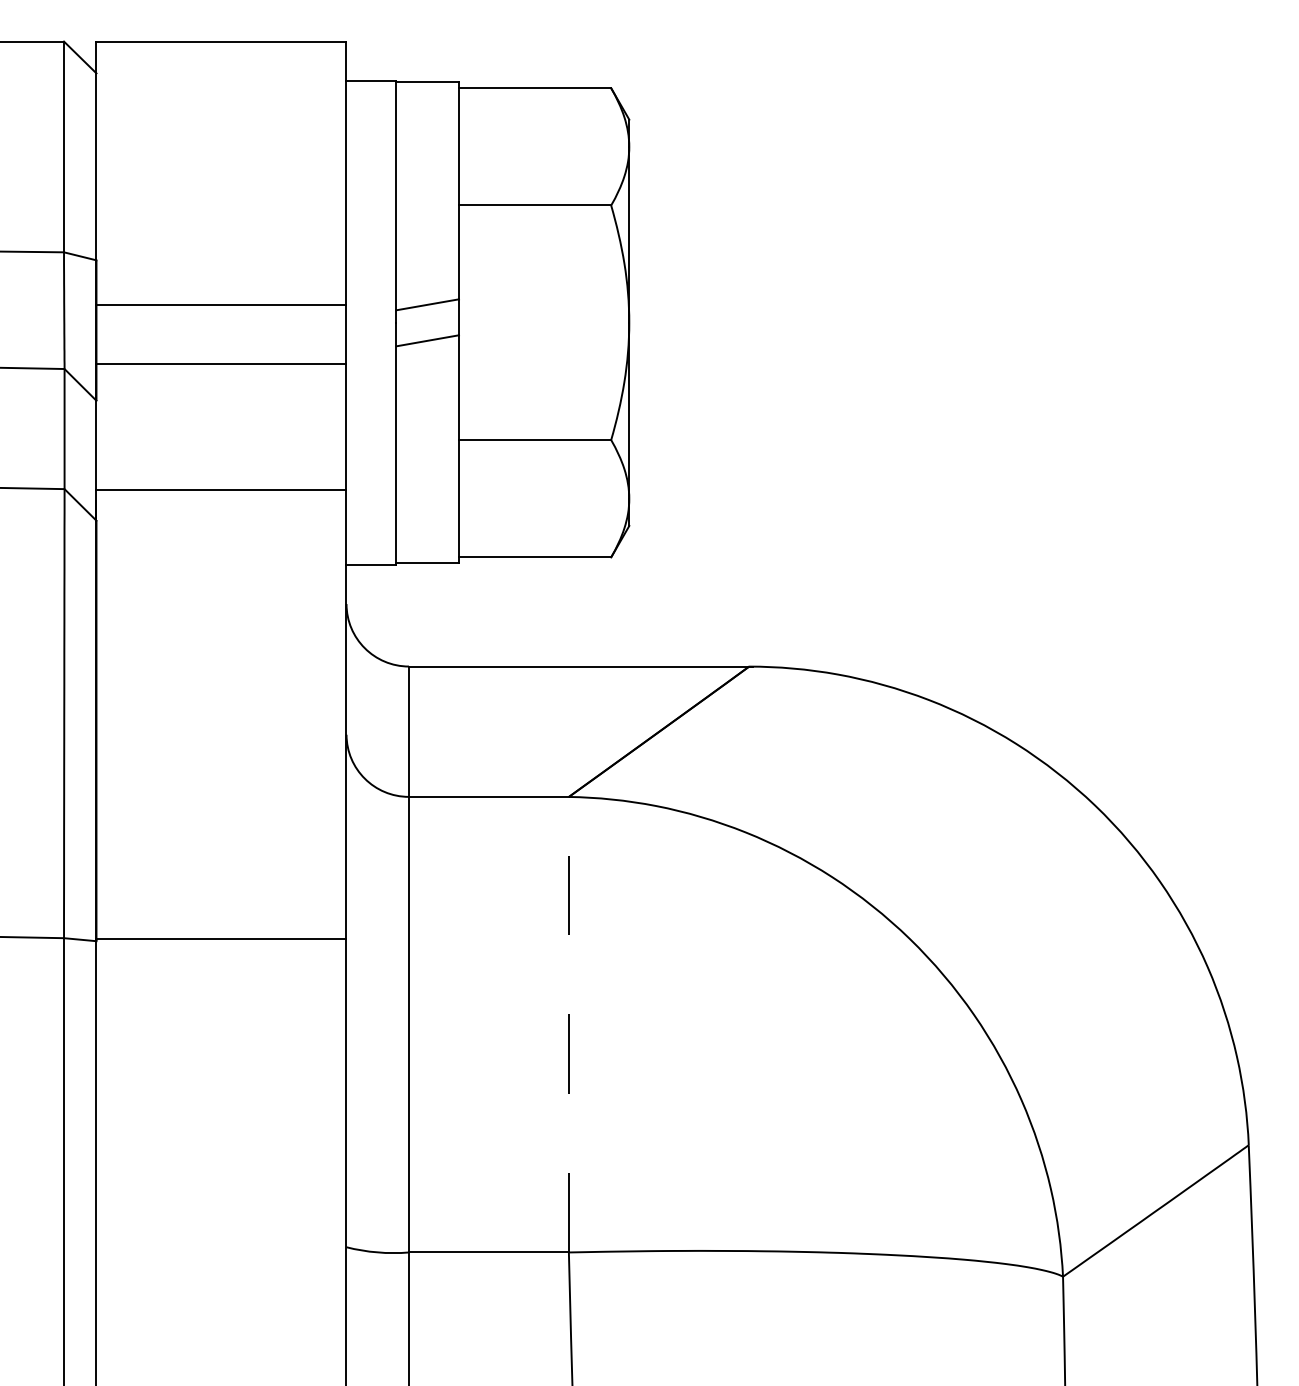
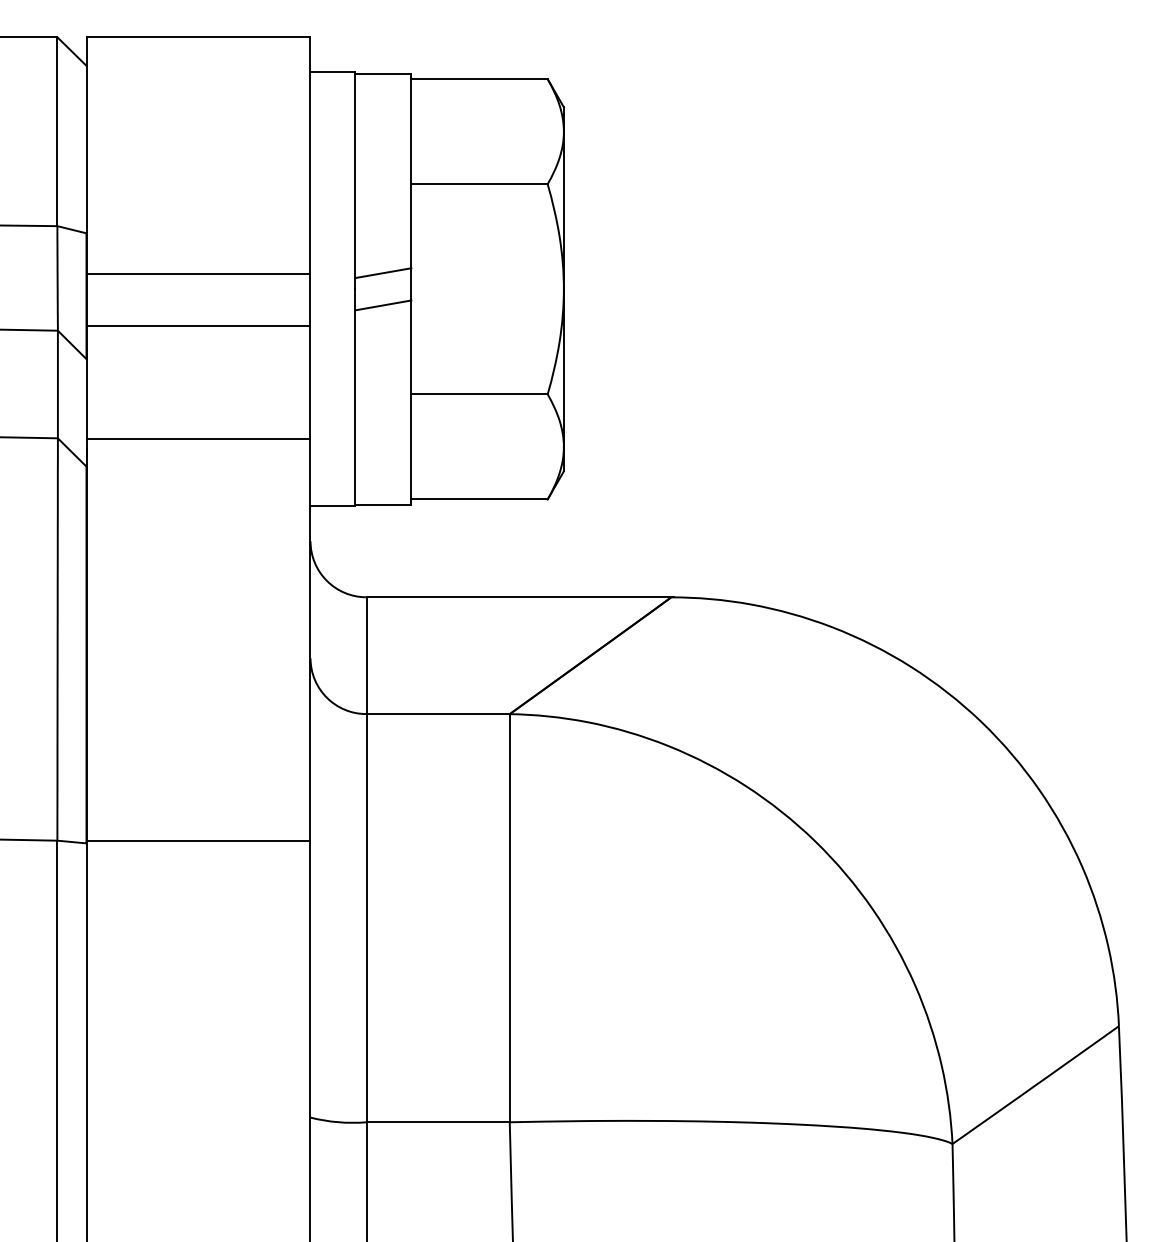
line: (568, 1024) -> (509, 918), dashed -> solid

